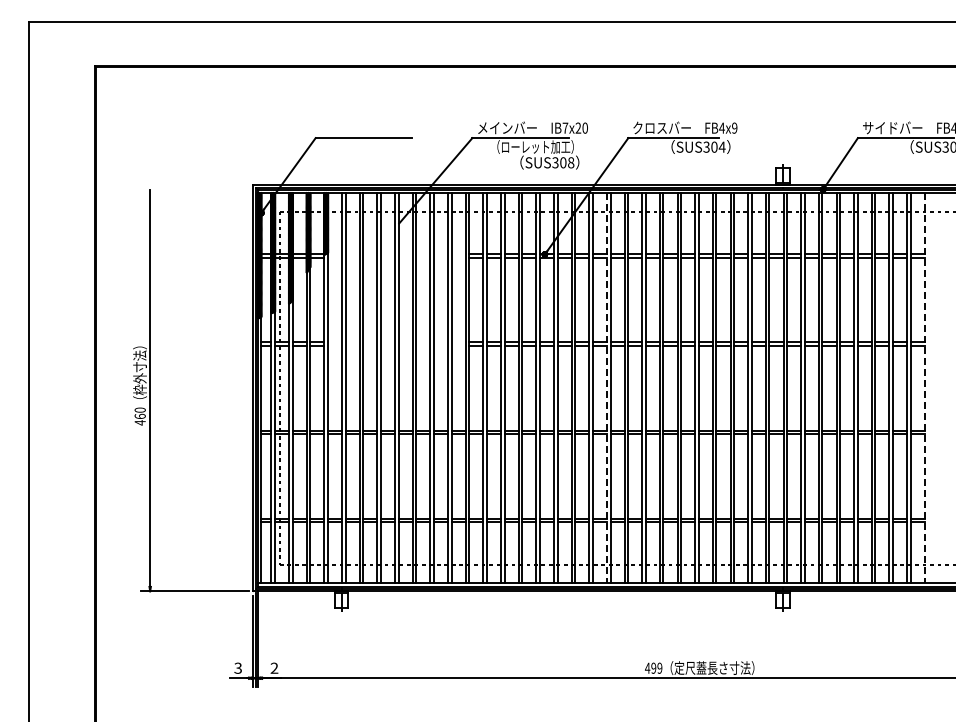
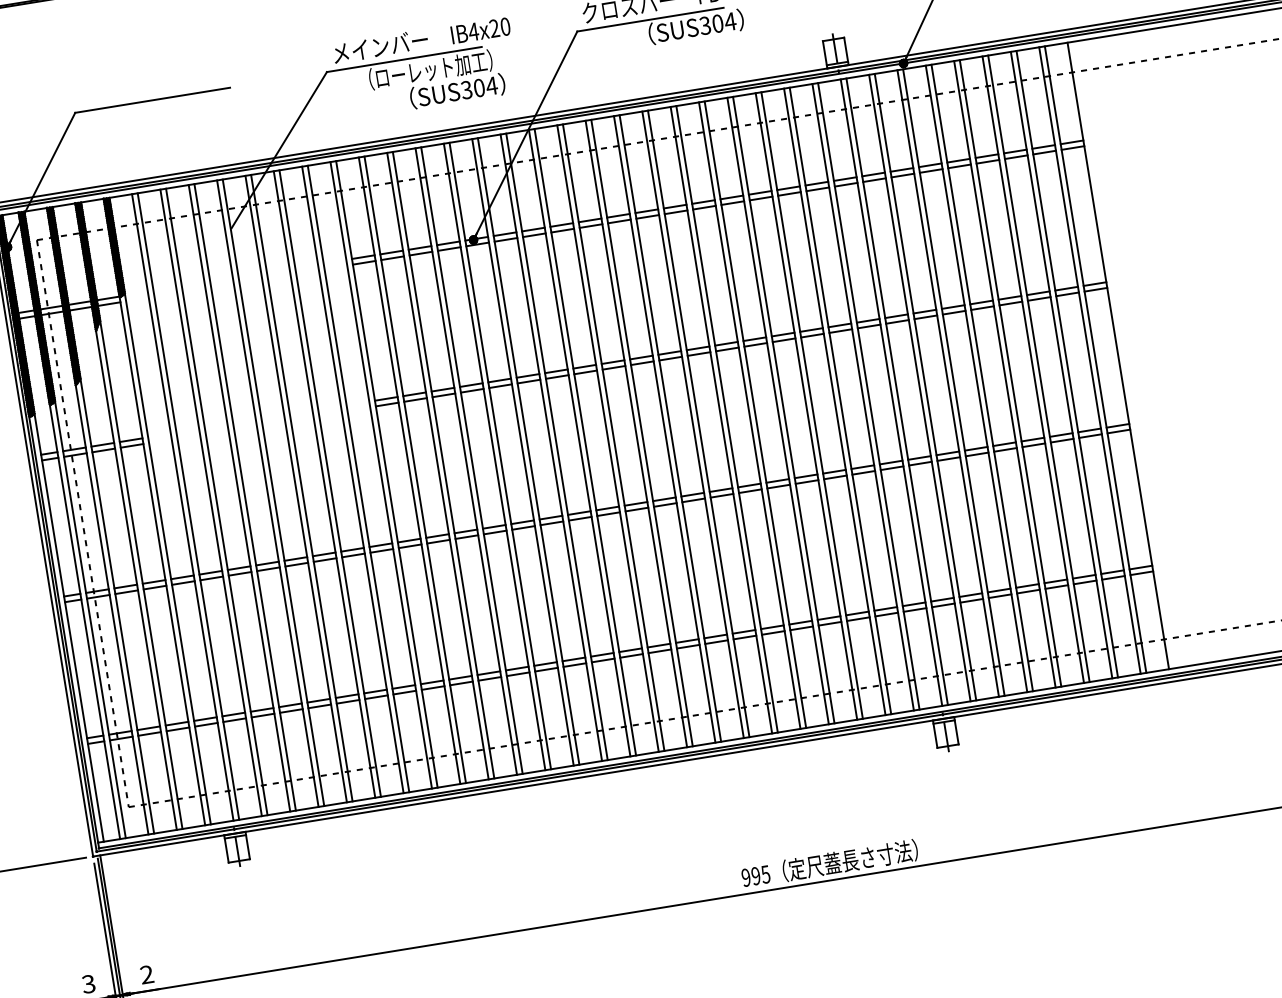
text: (565, 127) -> (473, 30), IB7x20 -> IB4x20
text: (570, 162) -> (490, 85), SUS308 -> SUS304
line: (606, 388) -> (607, 439), dashed -> solid
line: (924, 388) -> (1117, 356), dashed -> solid
text: (653, 667) -> (755, 874), 499 -> 995

